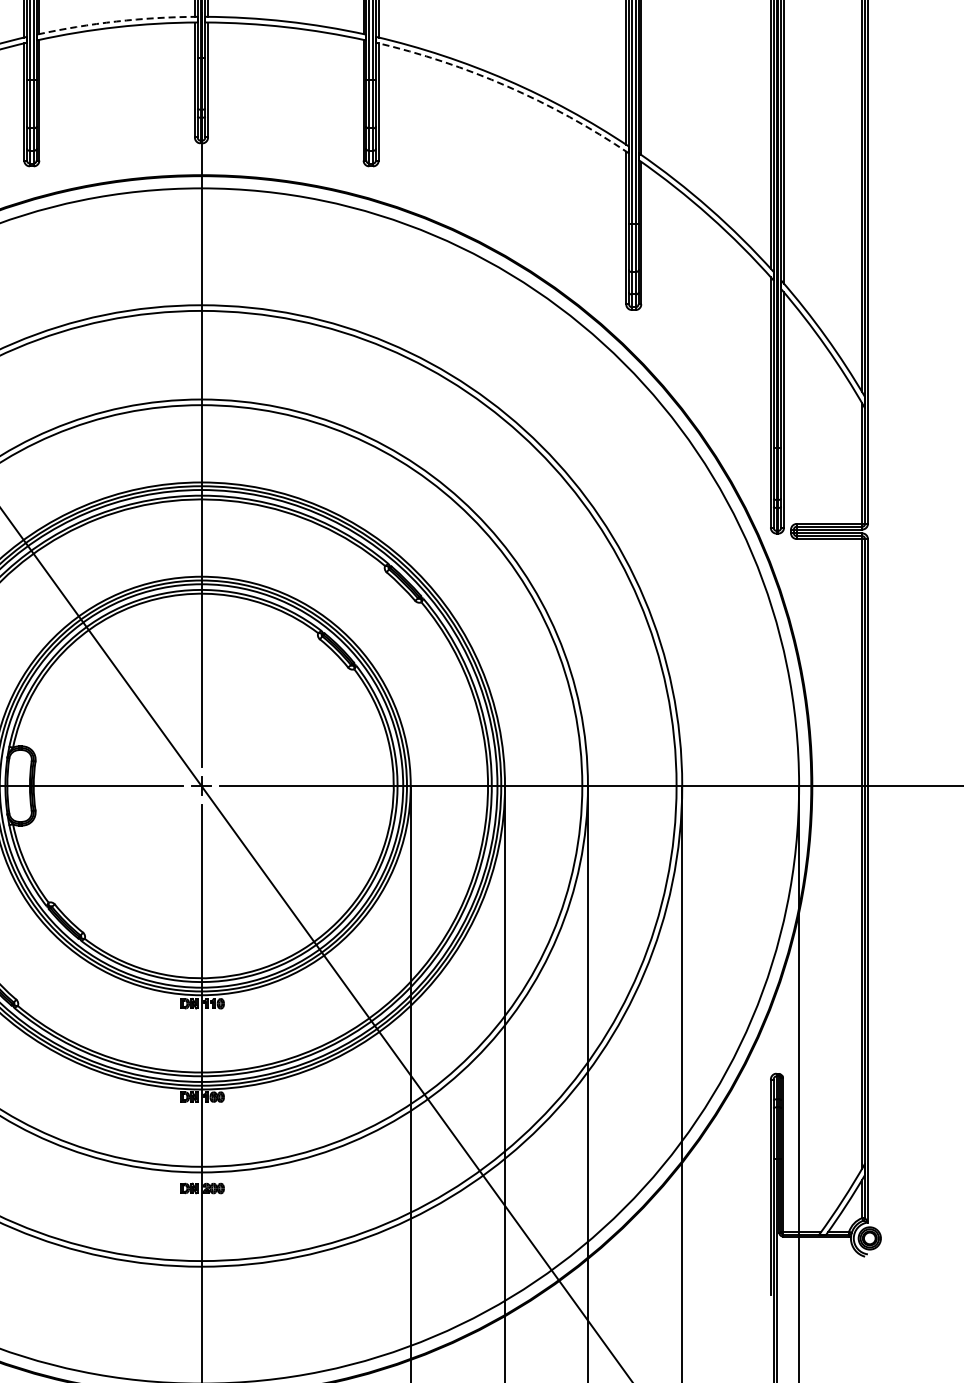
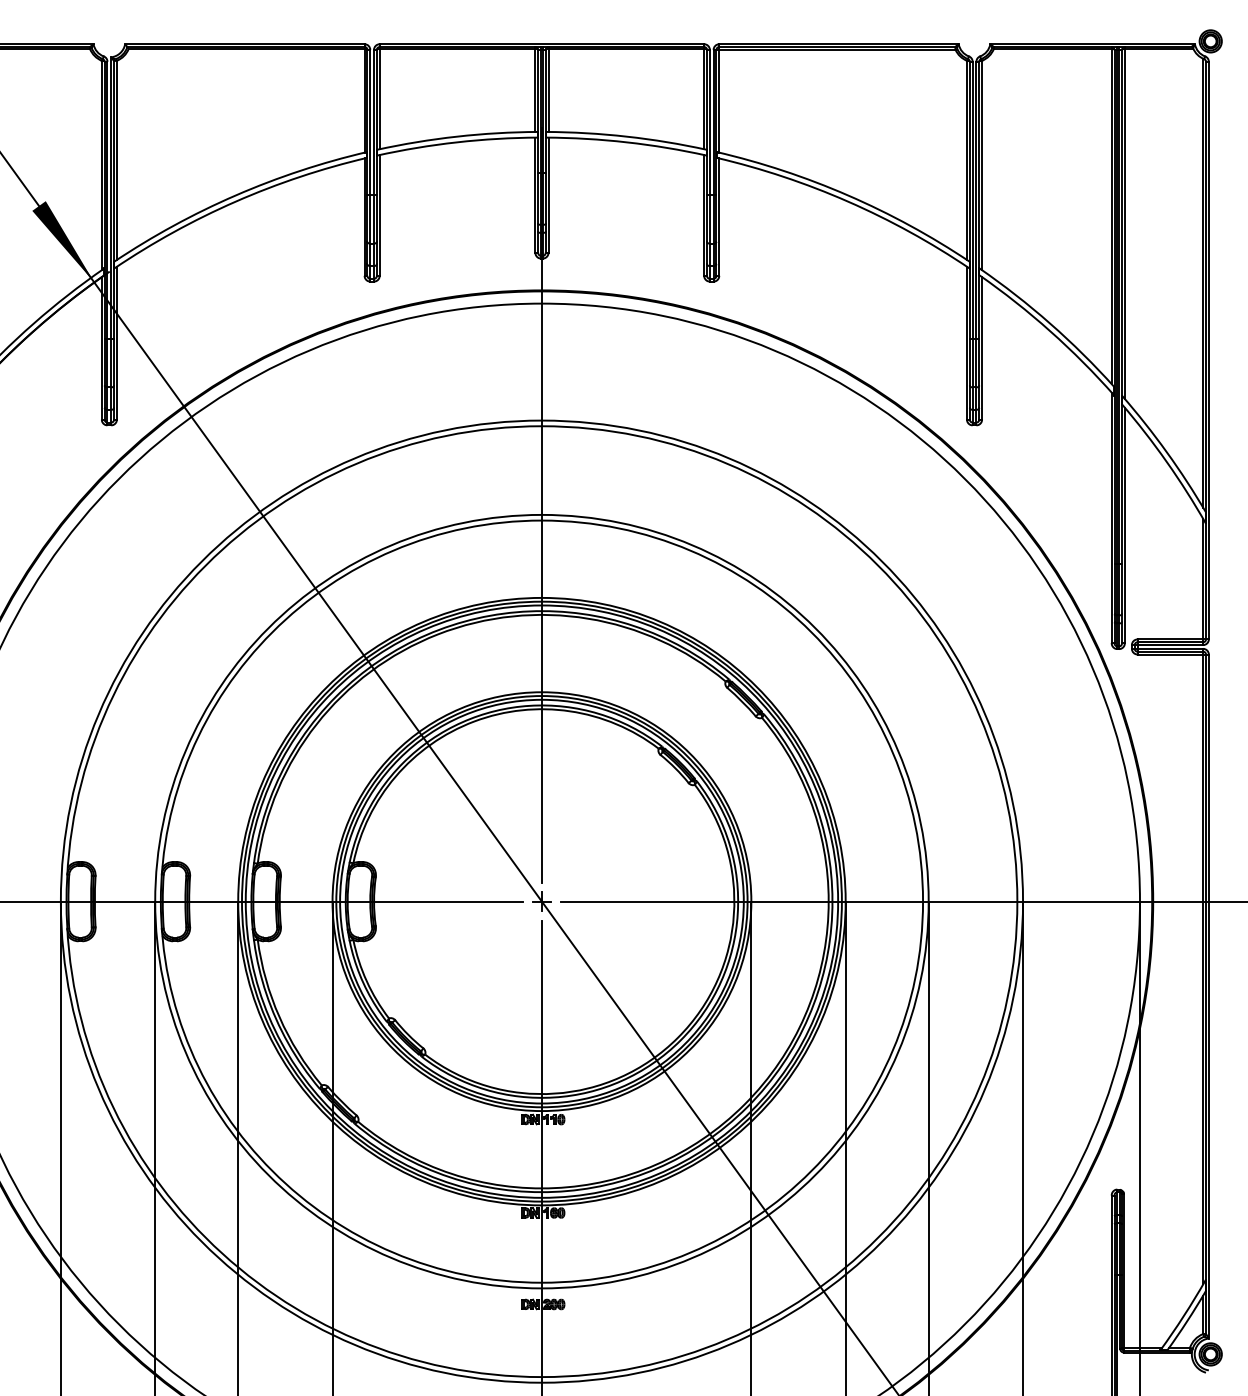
arc: (117, 21) -> (457, 136), dashed -> solid
arc: (507, 86) -> (848, 201), dashed -> solid

